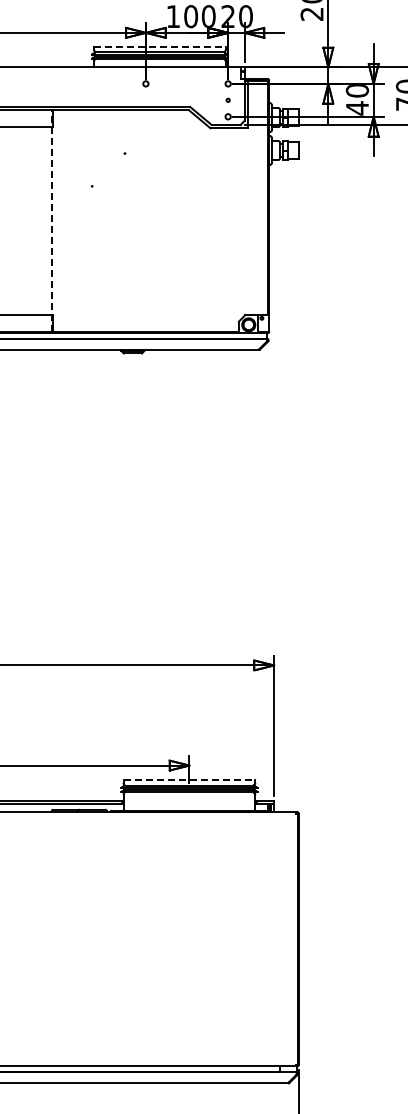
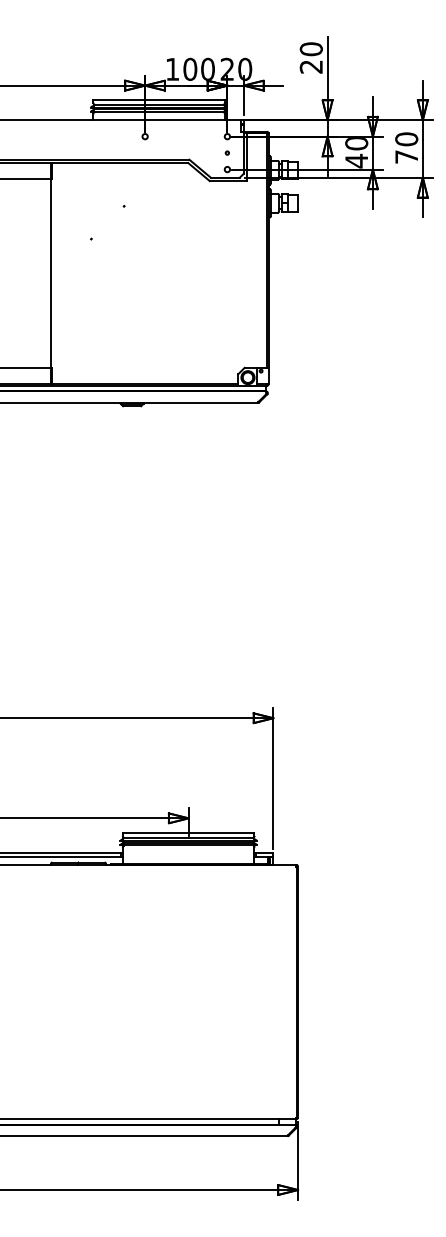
line: (160, 46) -> (159, 99), dashed -> solid
line: (52, 220) -> (51, 273), dashed -> solid
line: (189, 779) -> (188, 832), dashed -> solid

